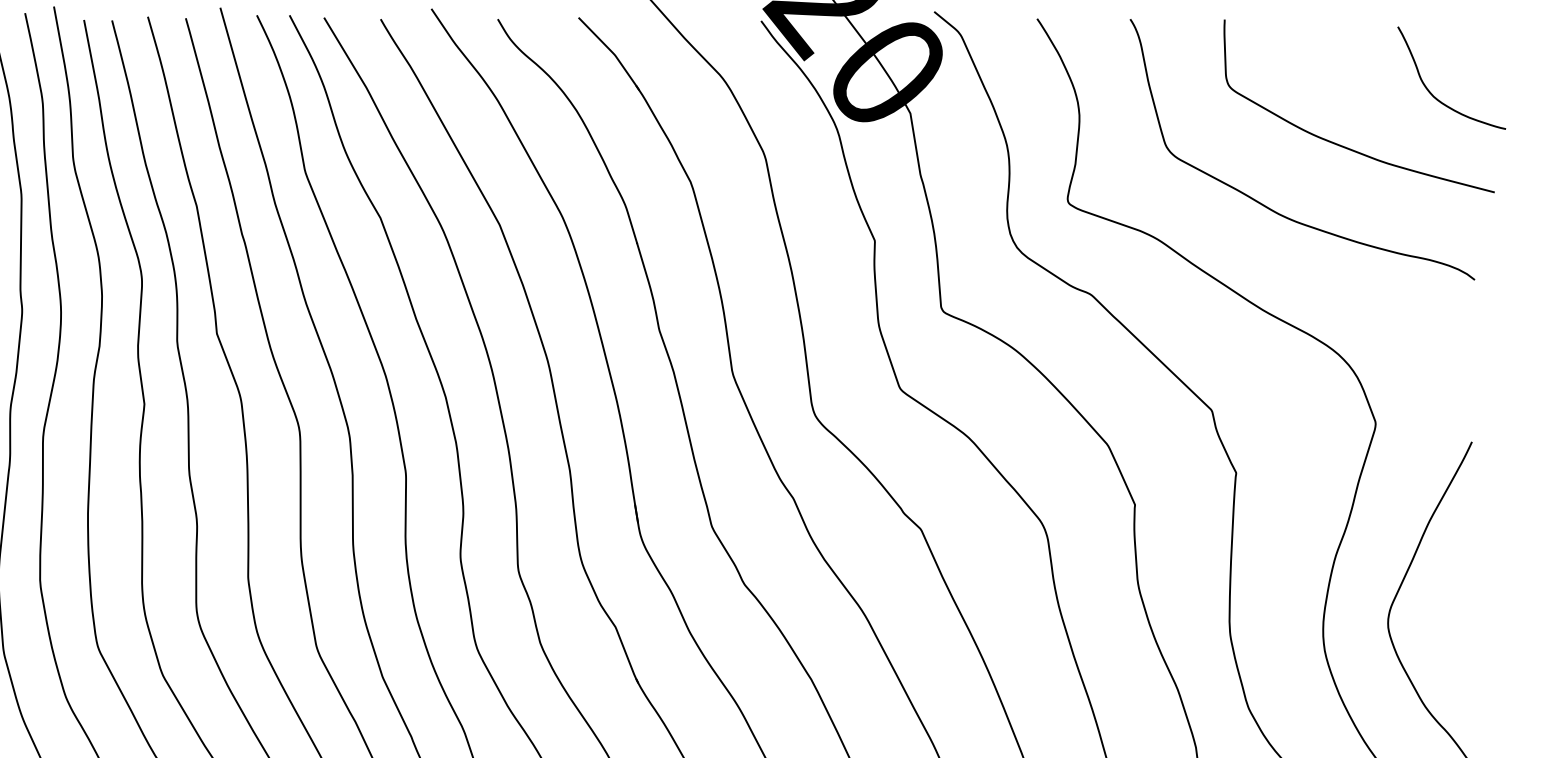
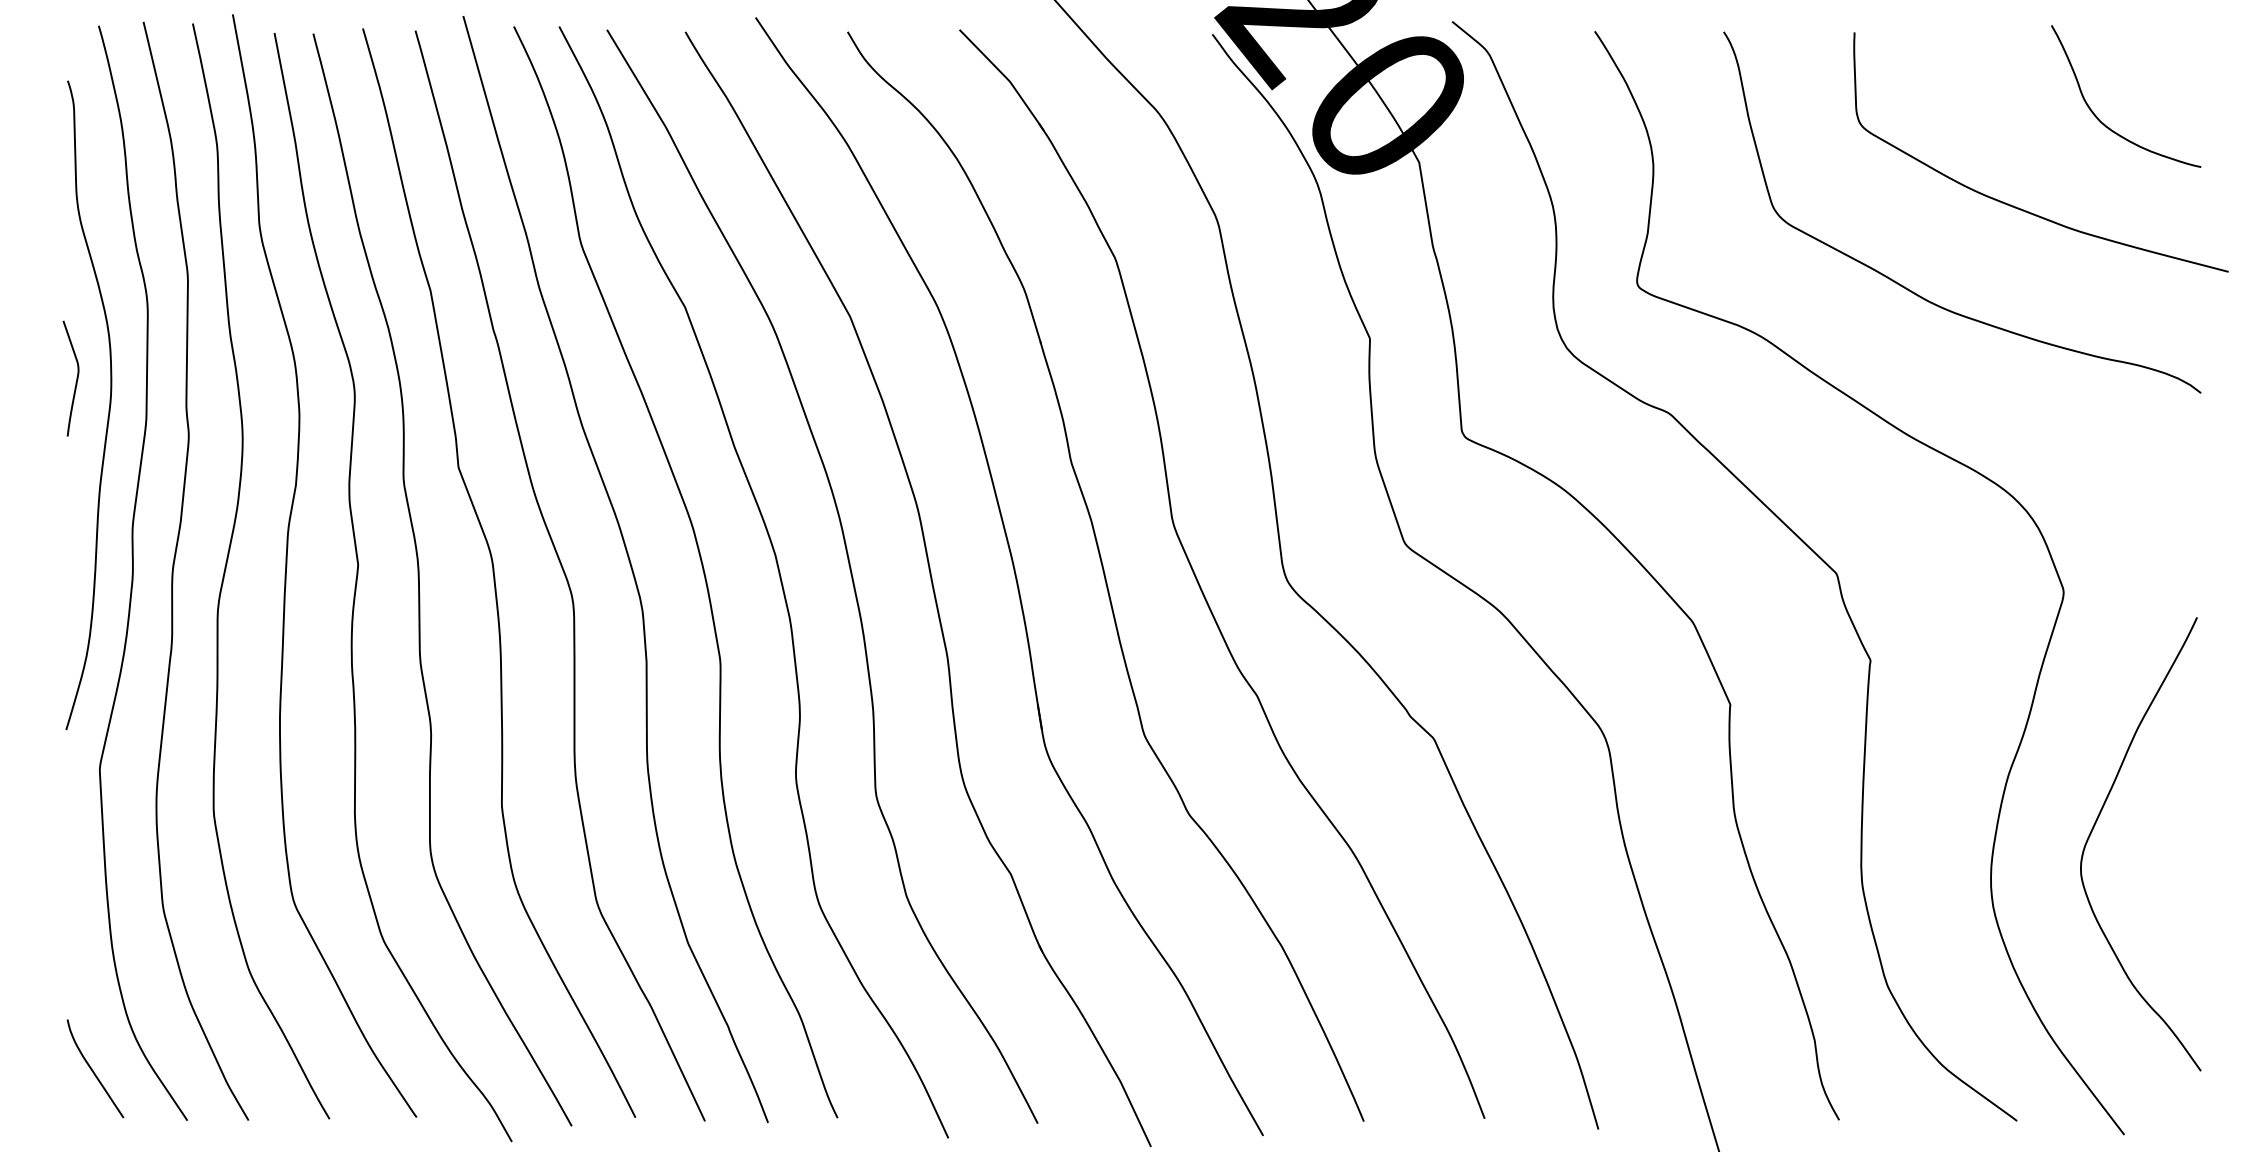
curve: (1436, 97) -> (2104, 123), moved

